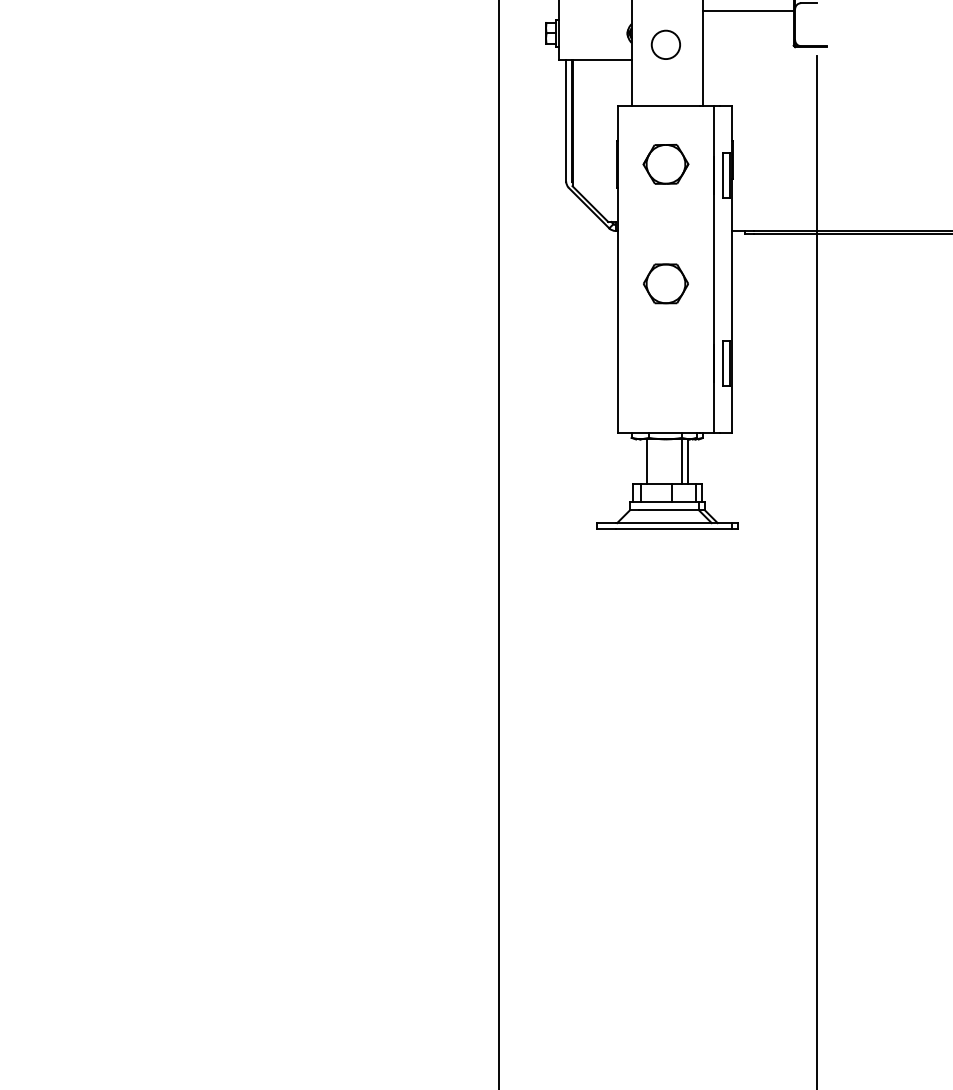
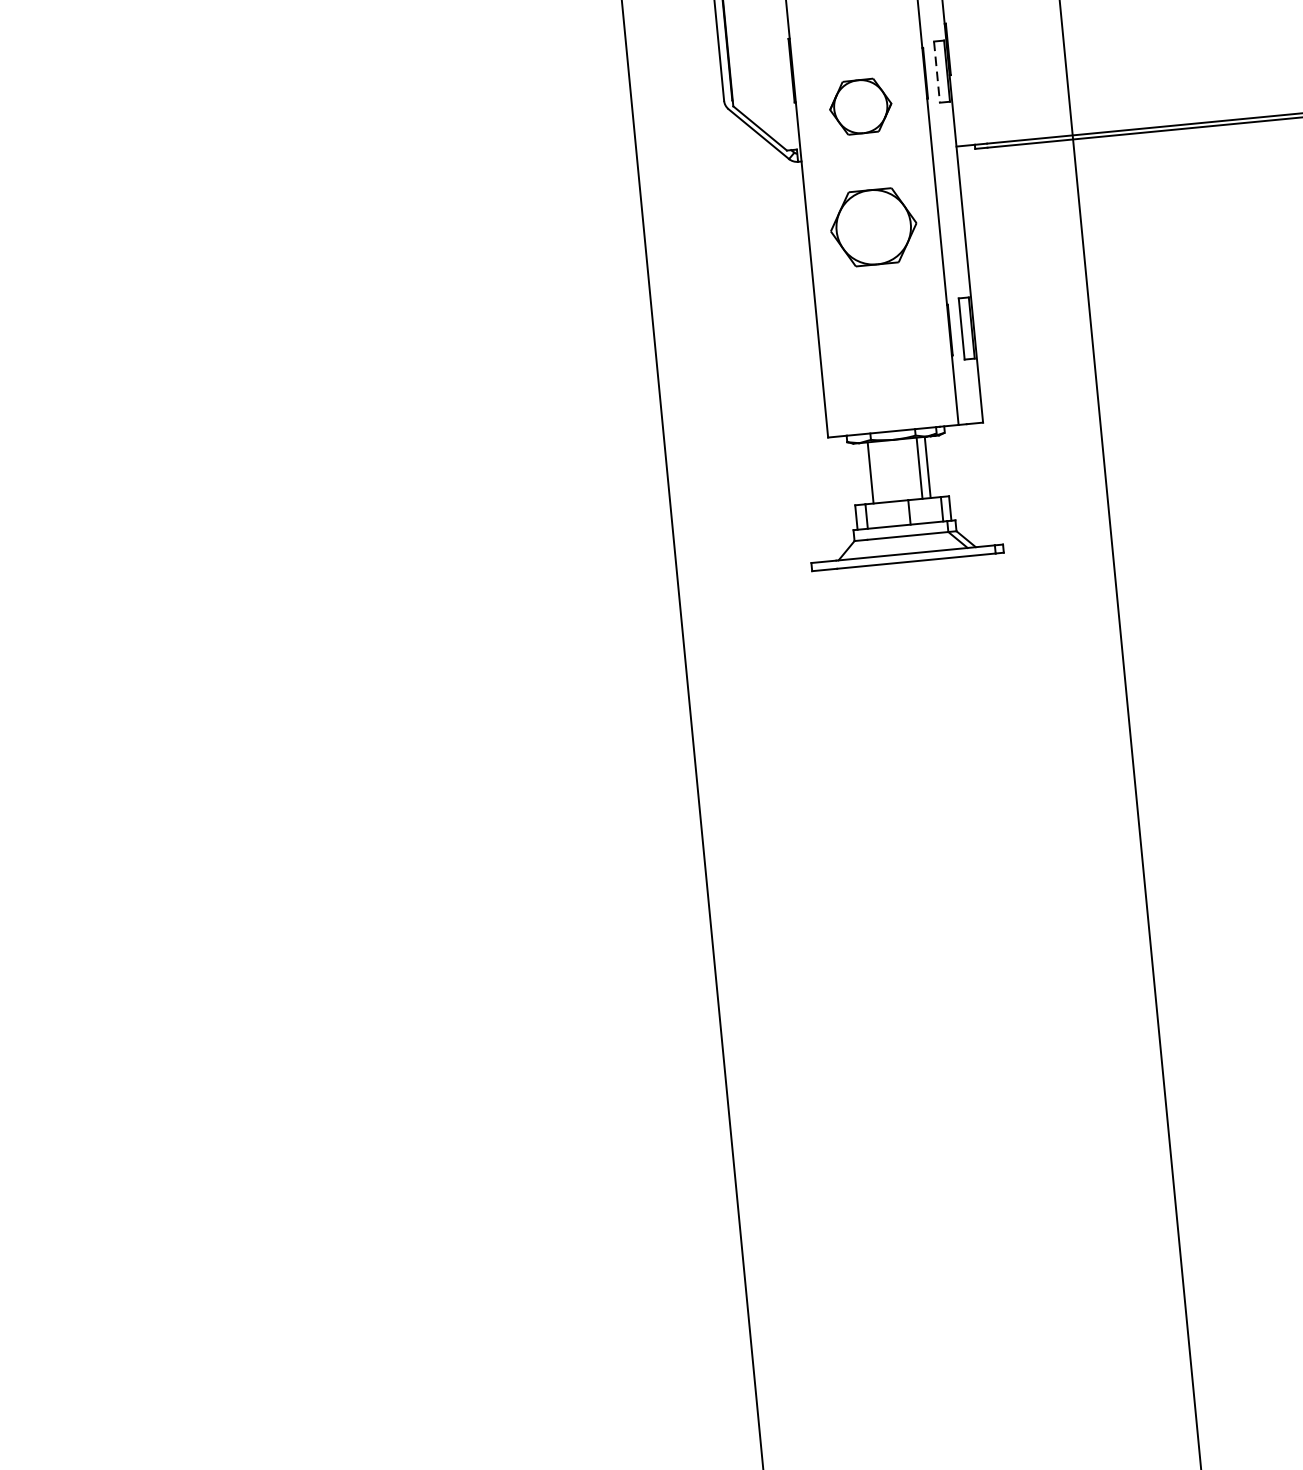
part: (665, 164) -> (860, 106), moved
line: (722, 176) -> (936, 73), solid -> dashed
part: (665, 283) -> (873, 226), size x1.4

